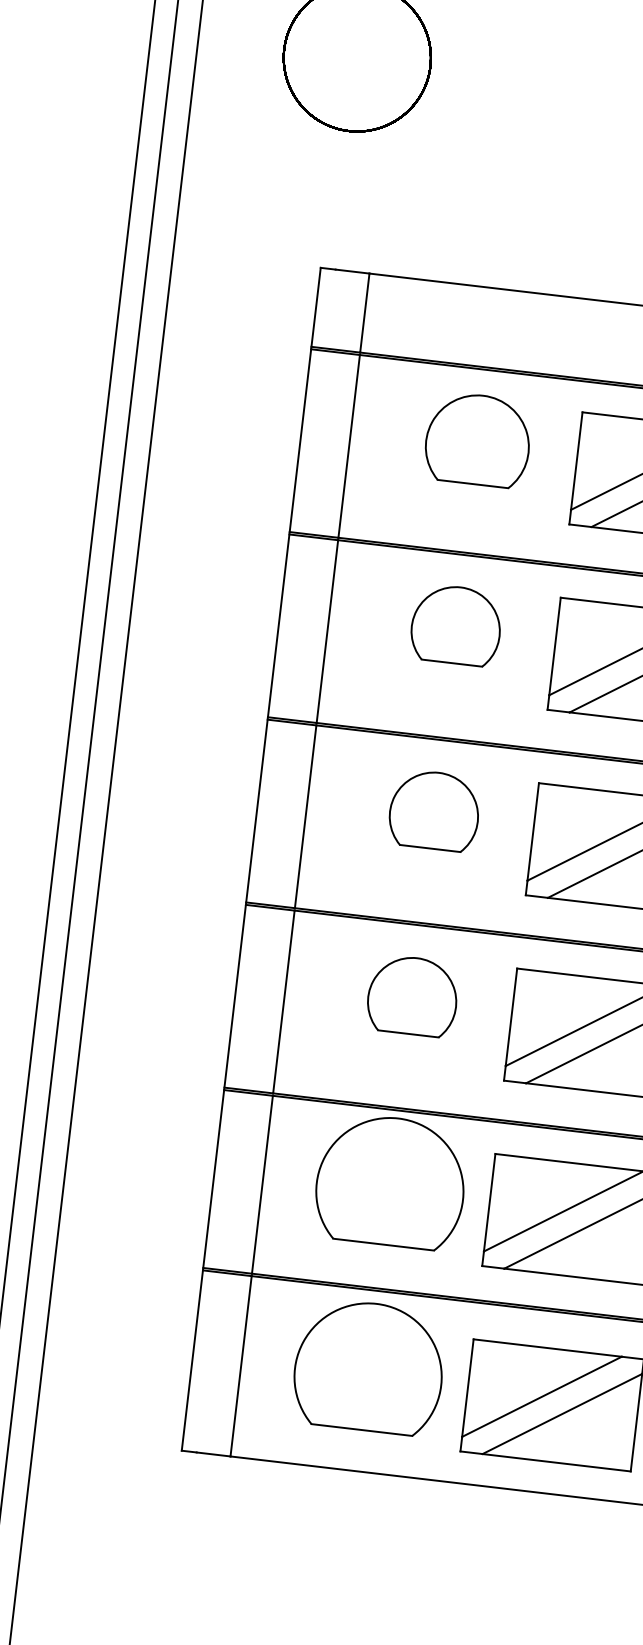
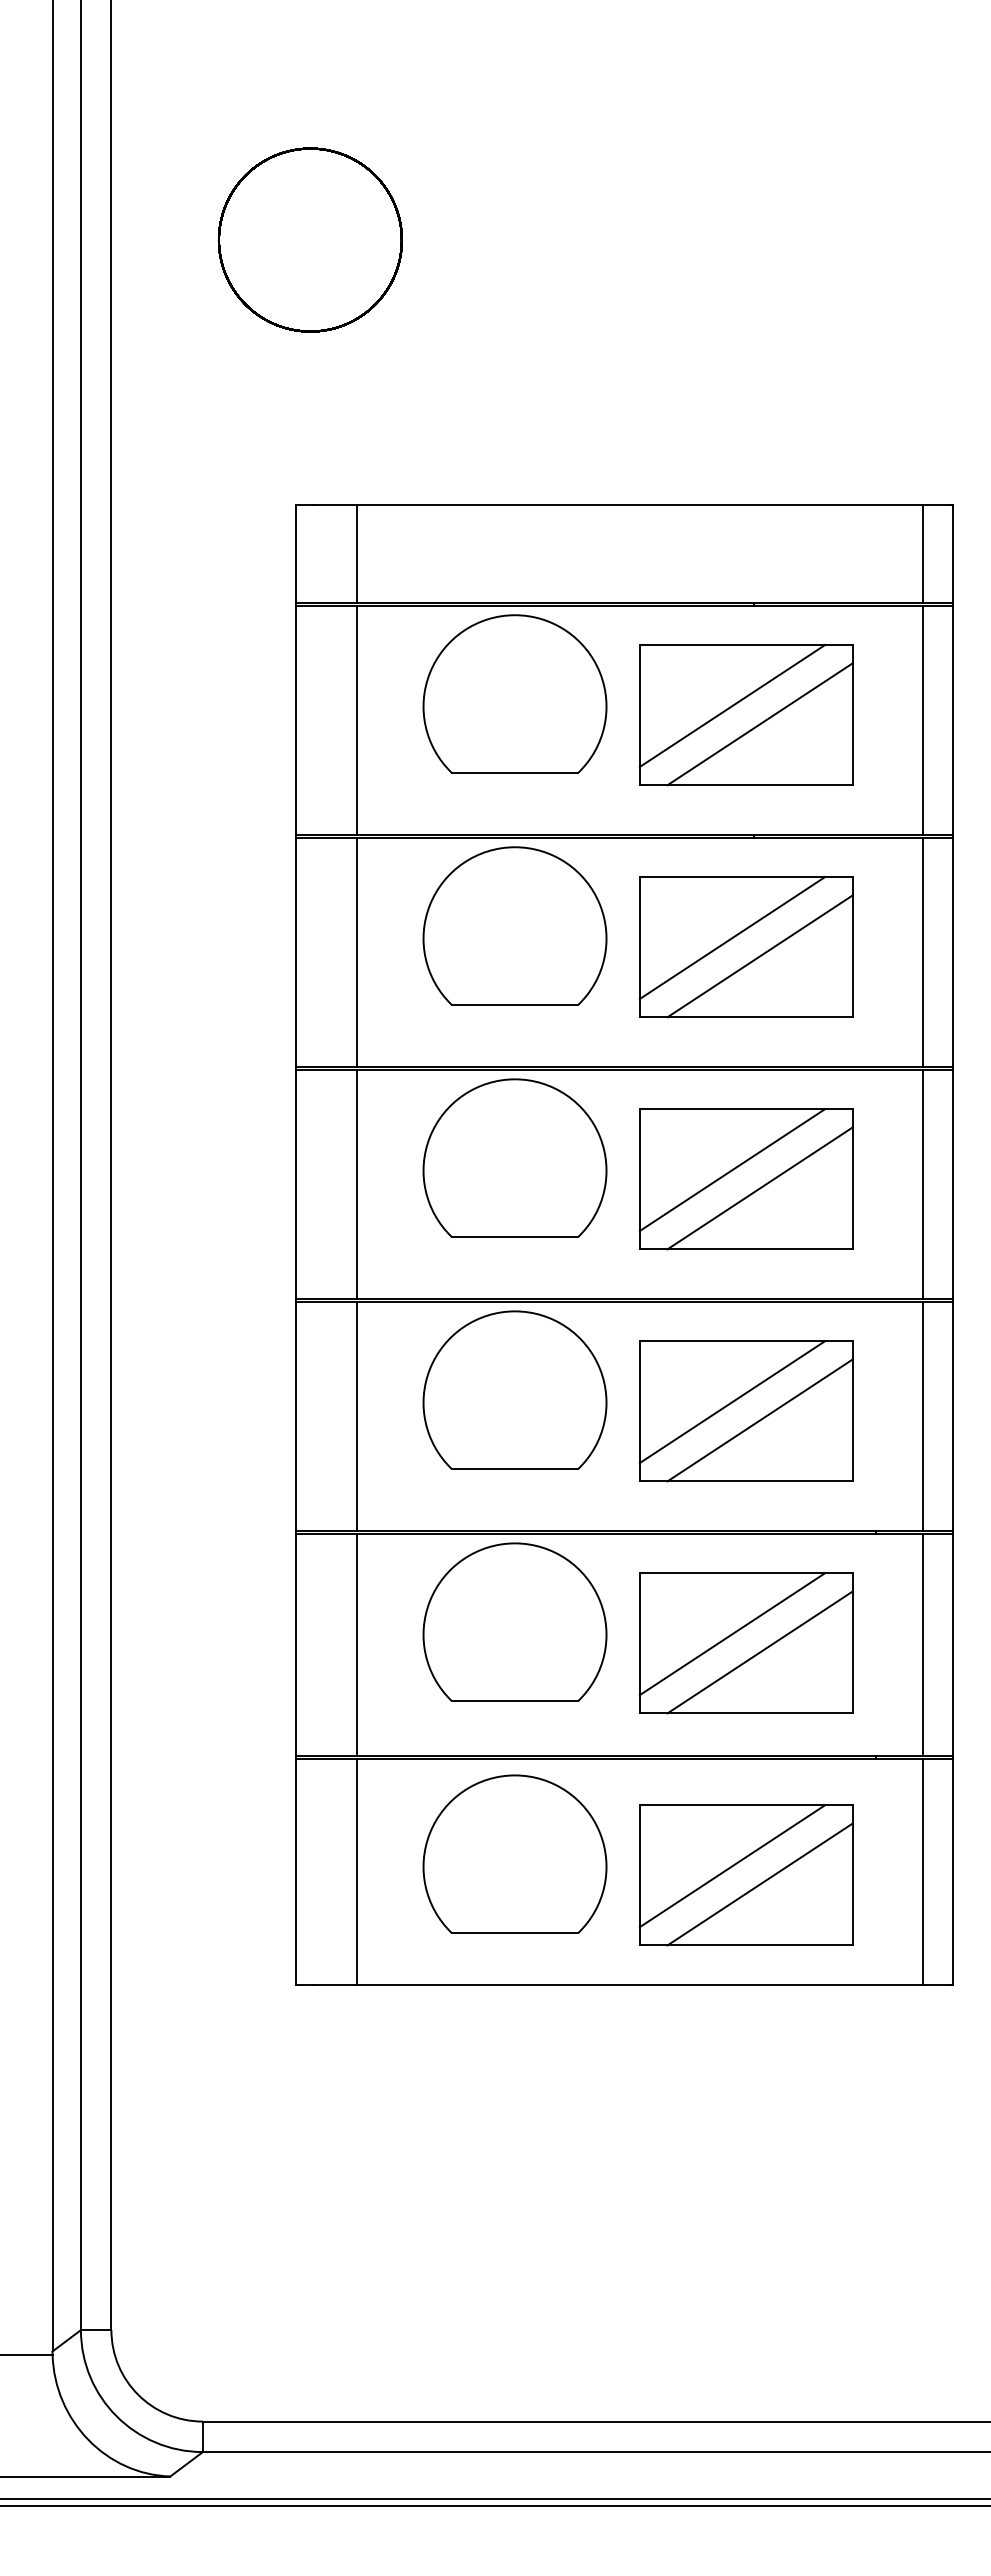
part: (477, 439) -> (514, 693), size x1.43
part: (456, 624) -> (514, 925), size x1.67
part: (434, 810) -> (514, 1157), size x1.67
part: (412, 995) -> (514, 1389), size x1.67

